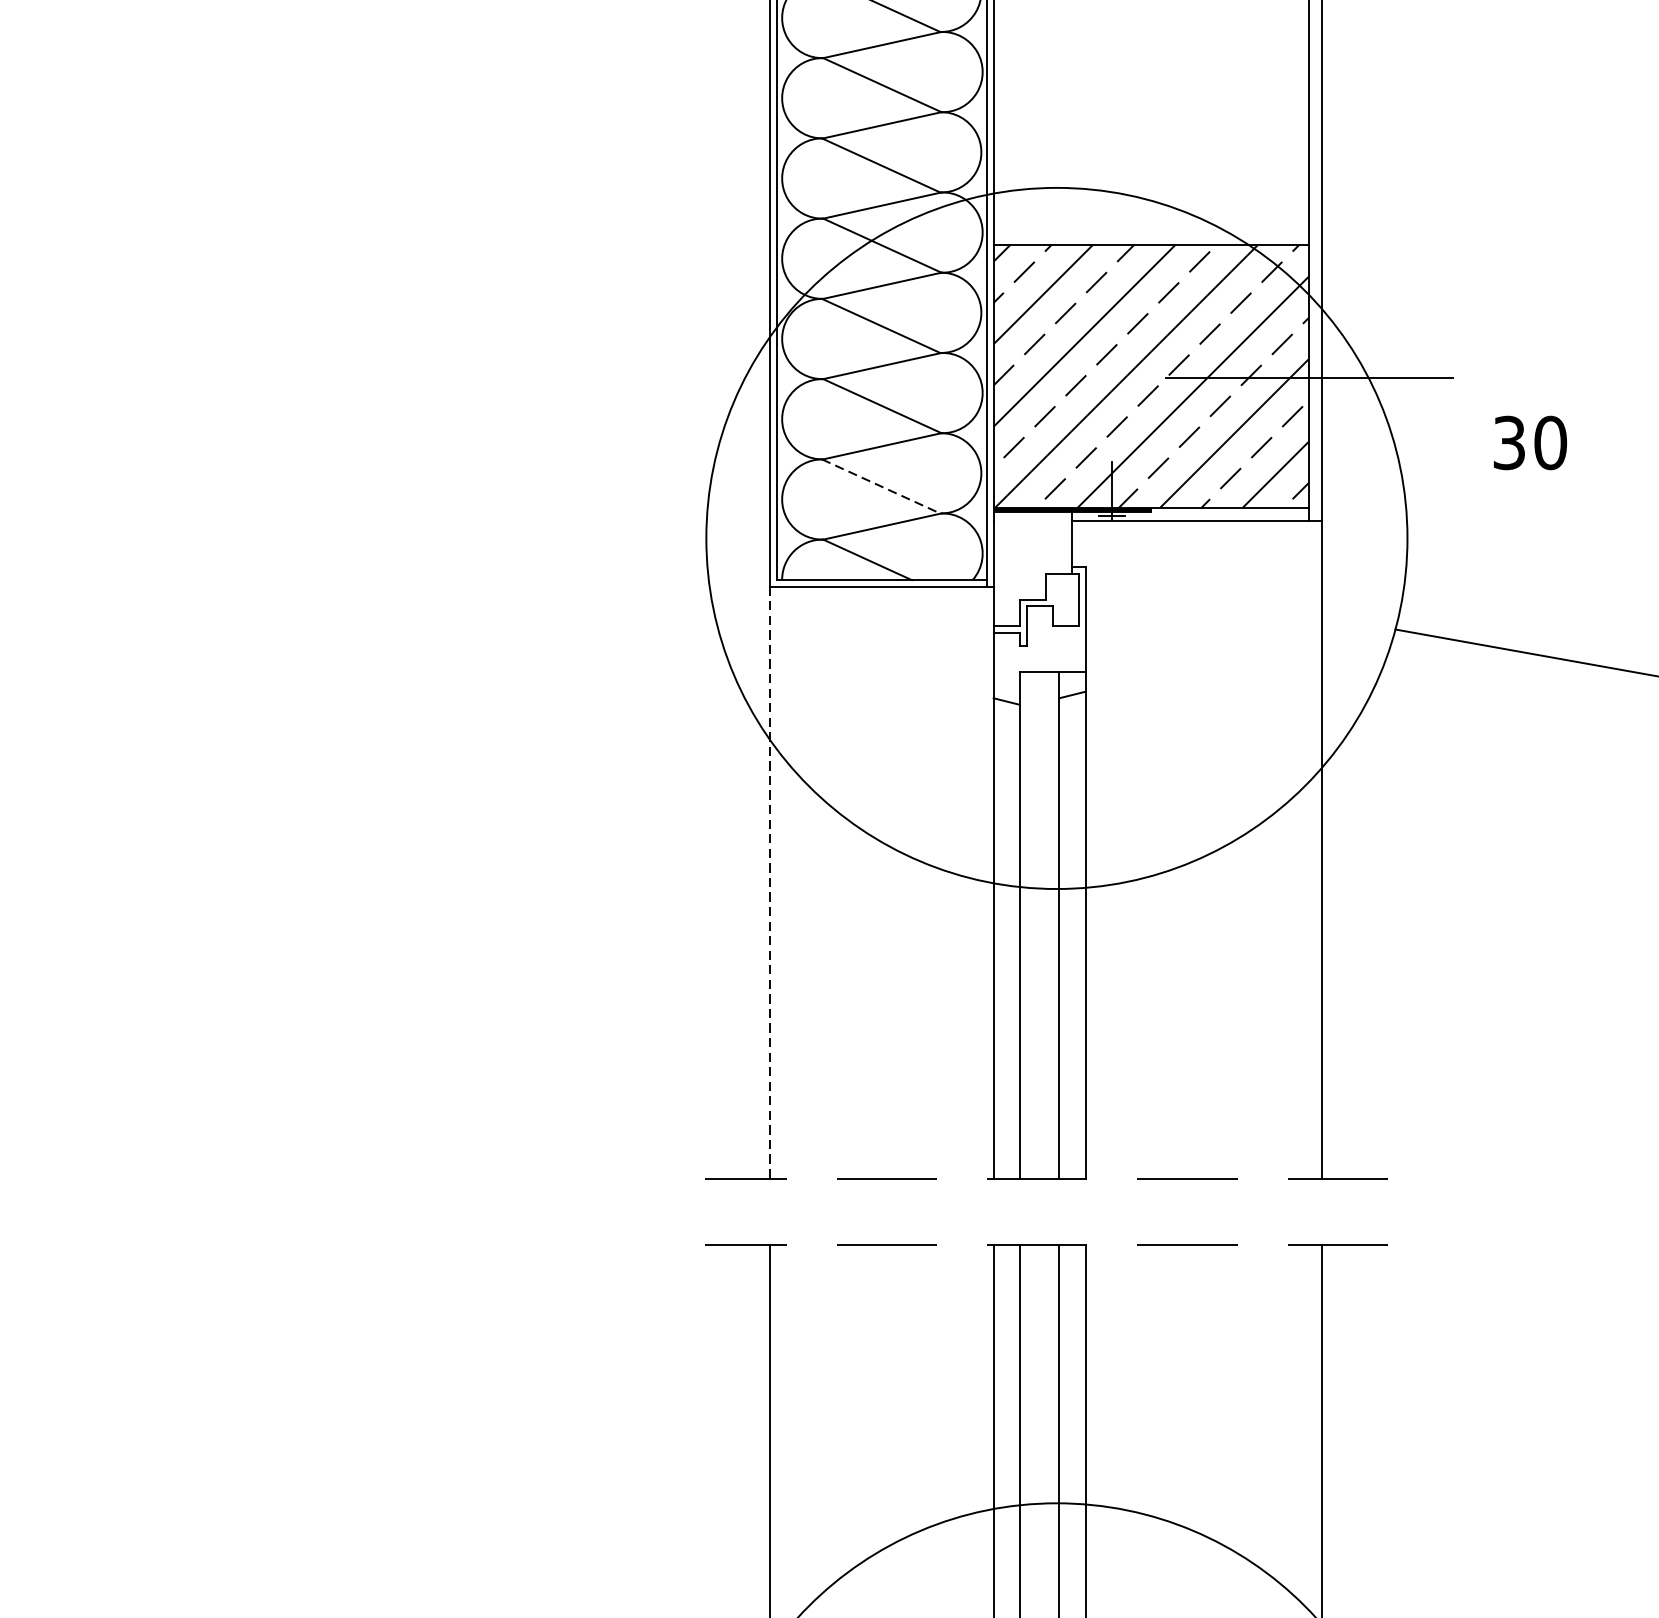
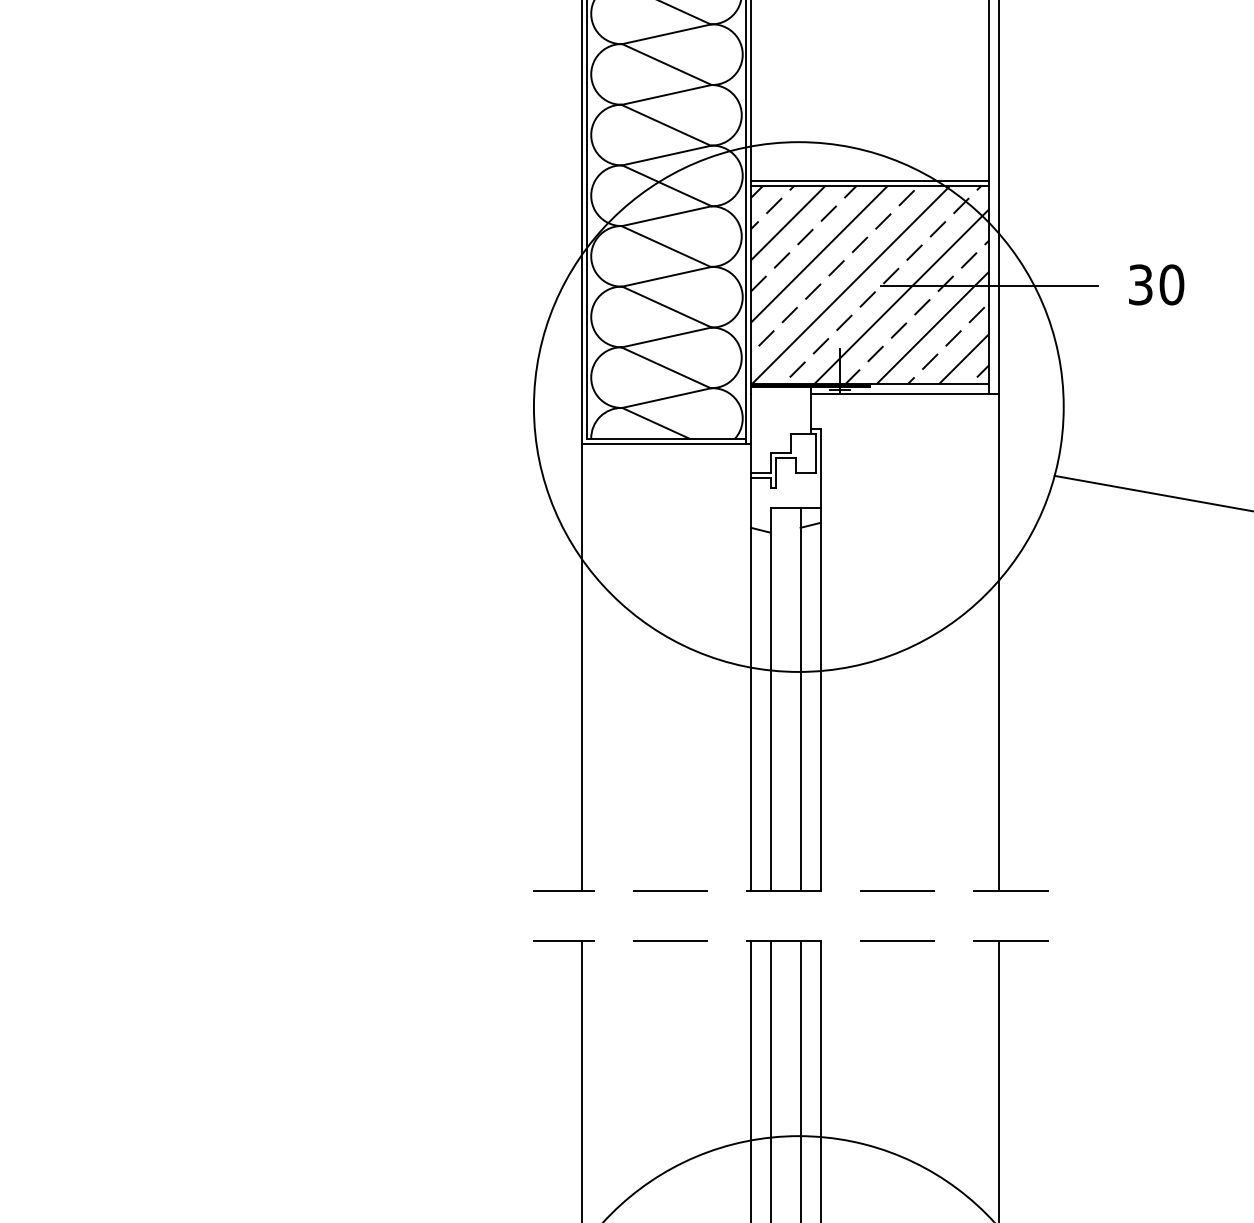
line: (1151, 238) -> (870, 180), added
text: (1530, 442) -> (1156, 284), moved
line: (881, 486) -> (666, 367), dashed -> solid
line: (770, 883) -> (582, 667), dashed -> solid

